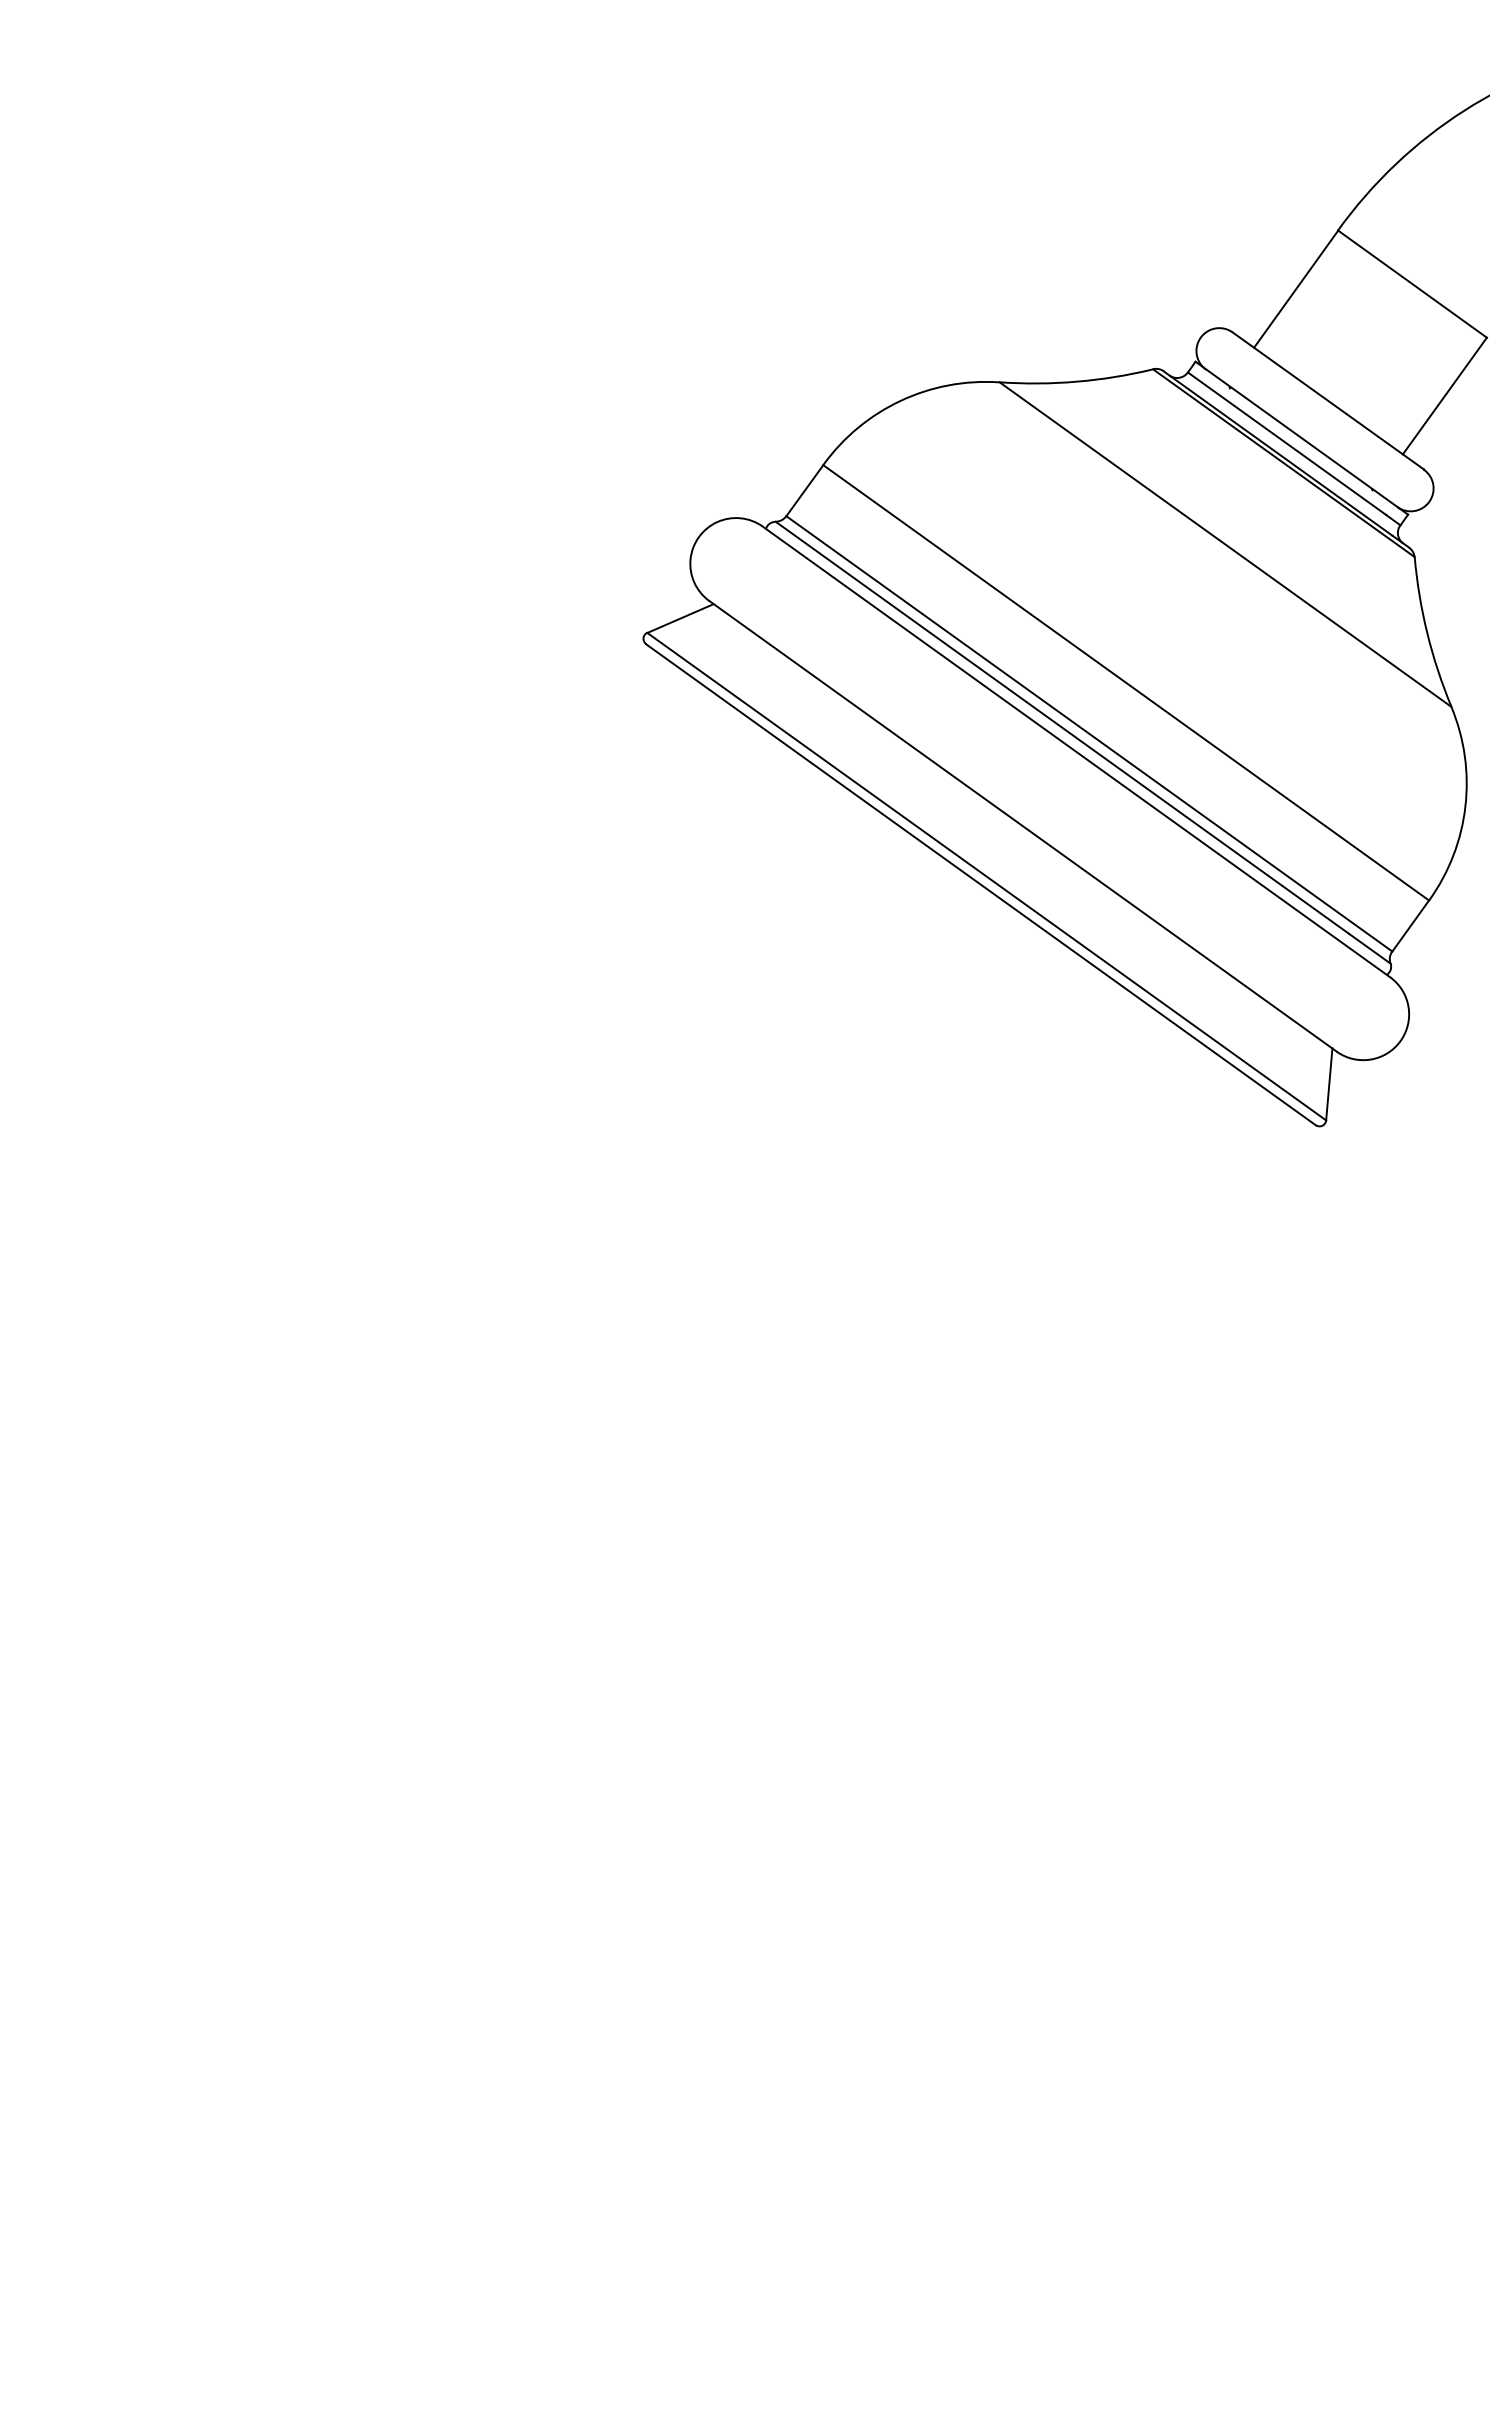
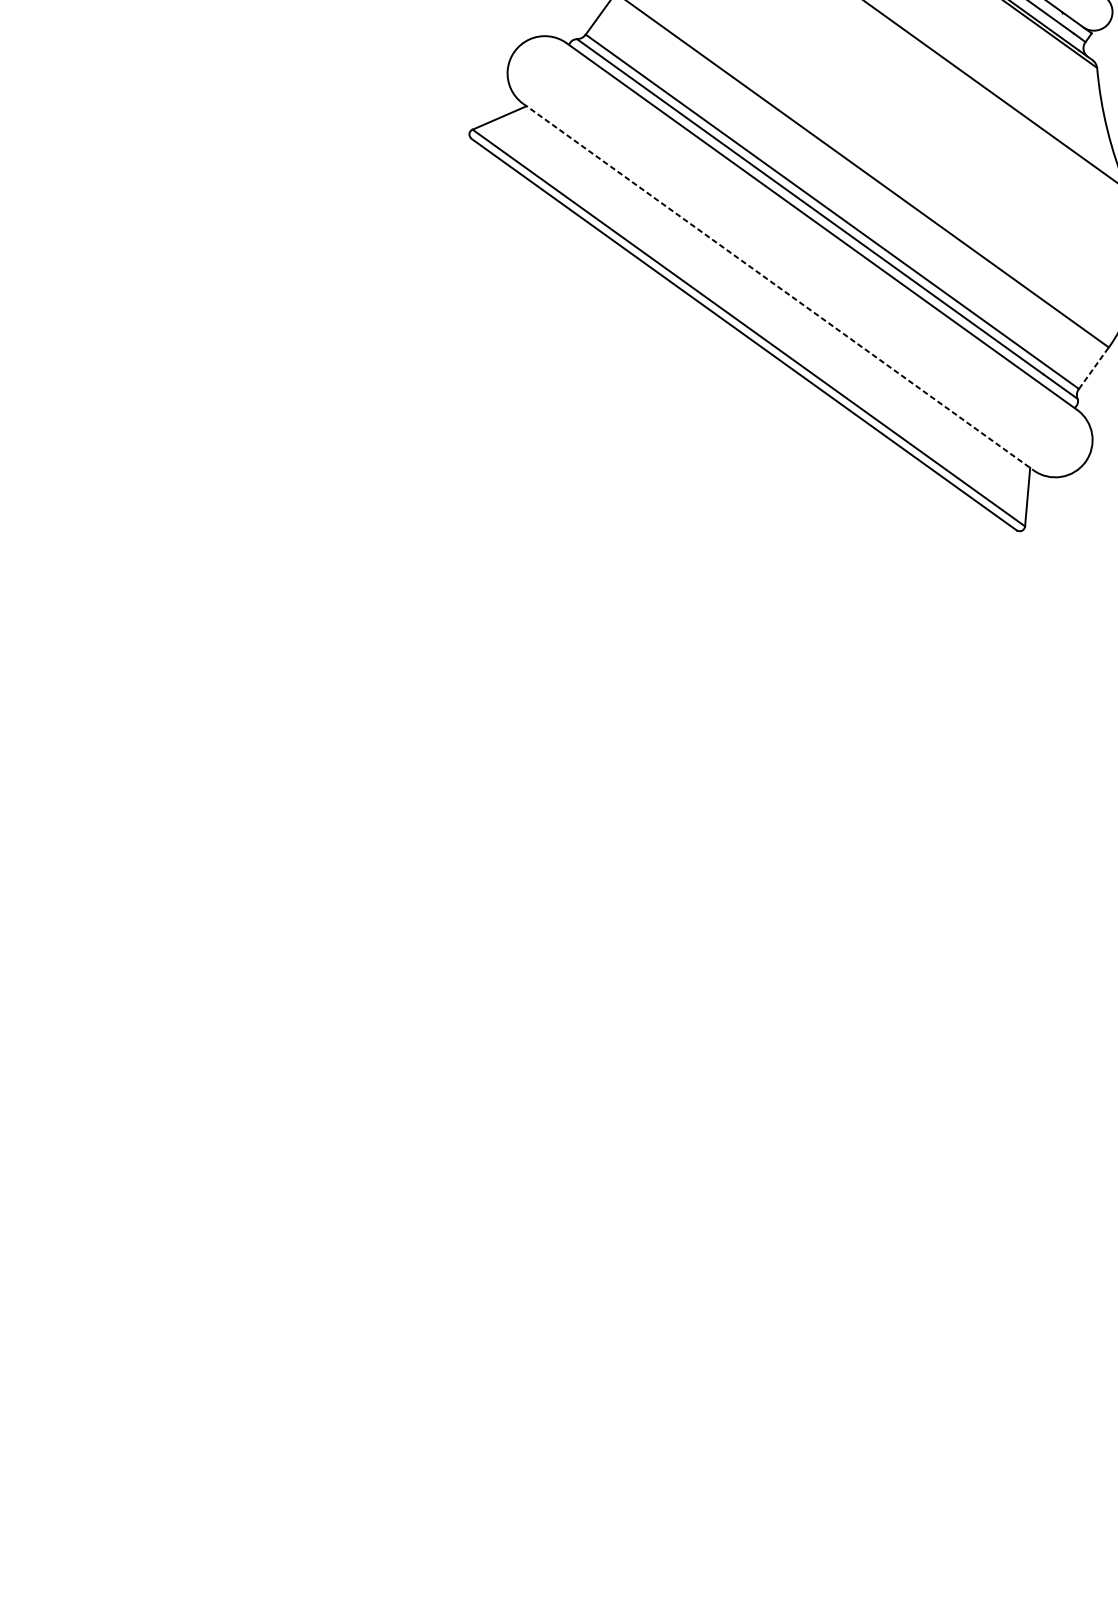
line: (1023, 826) -> (778, 287), solid -> dashed
line: (1411, 925) -> (1094, 367), solid -> dashed

